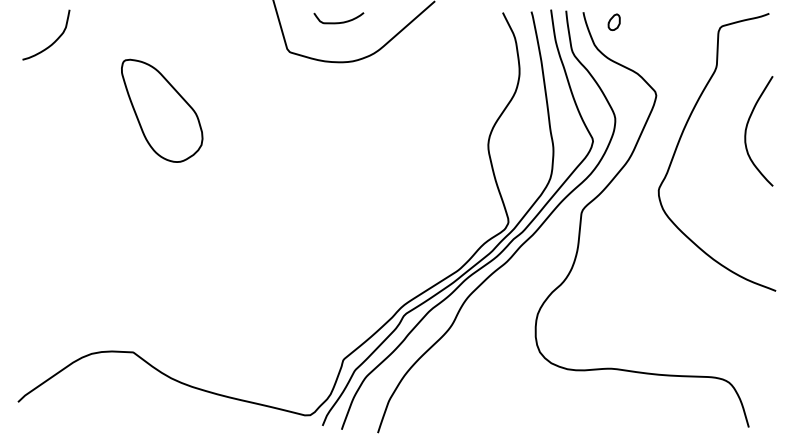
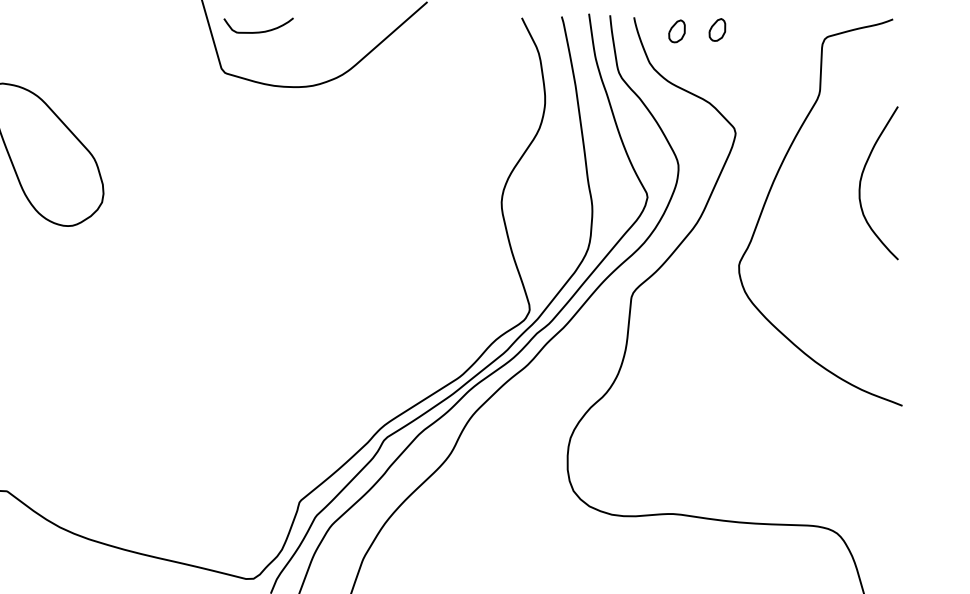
part: (642, 20) -> (716, 28), added
curve: (338, 22) -> (258, 31), moved

